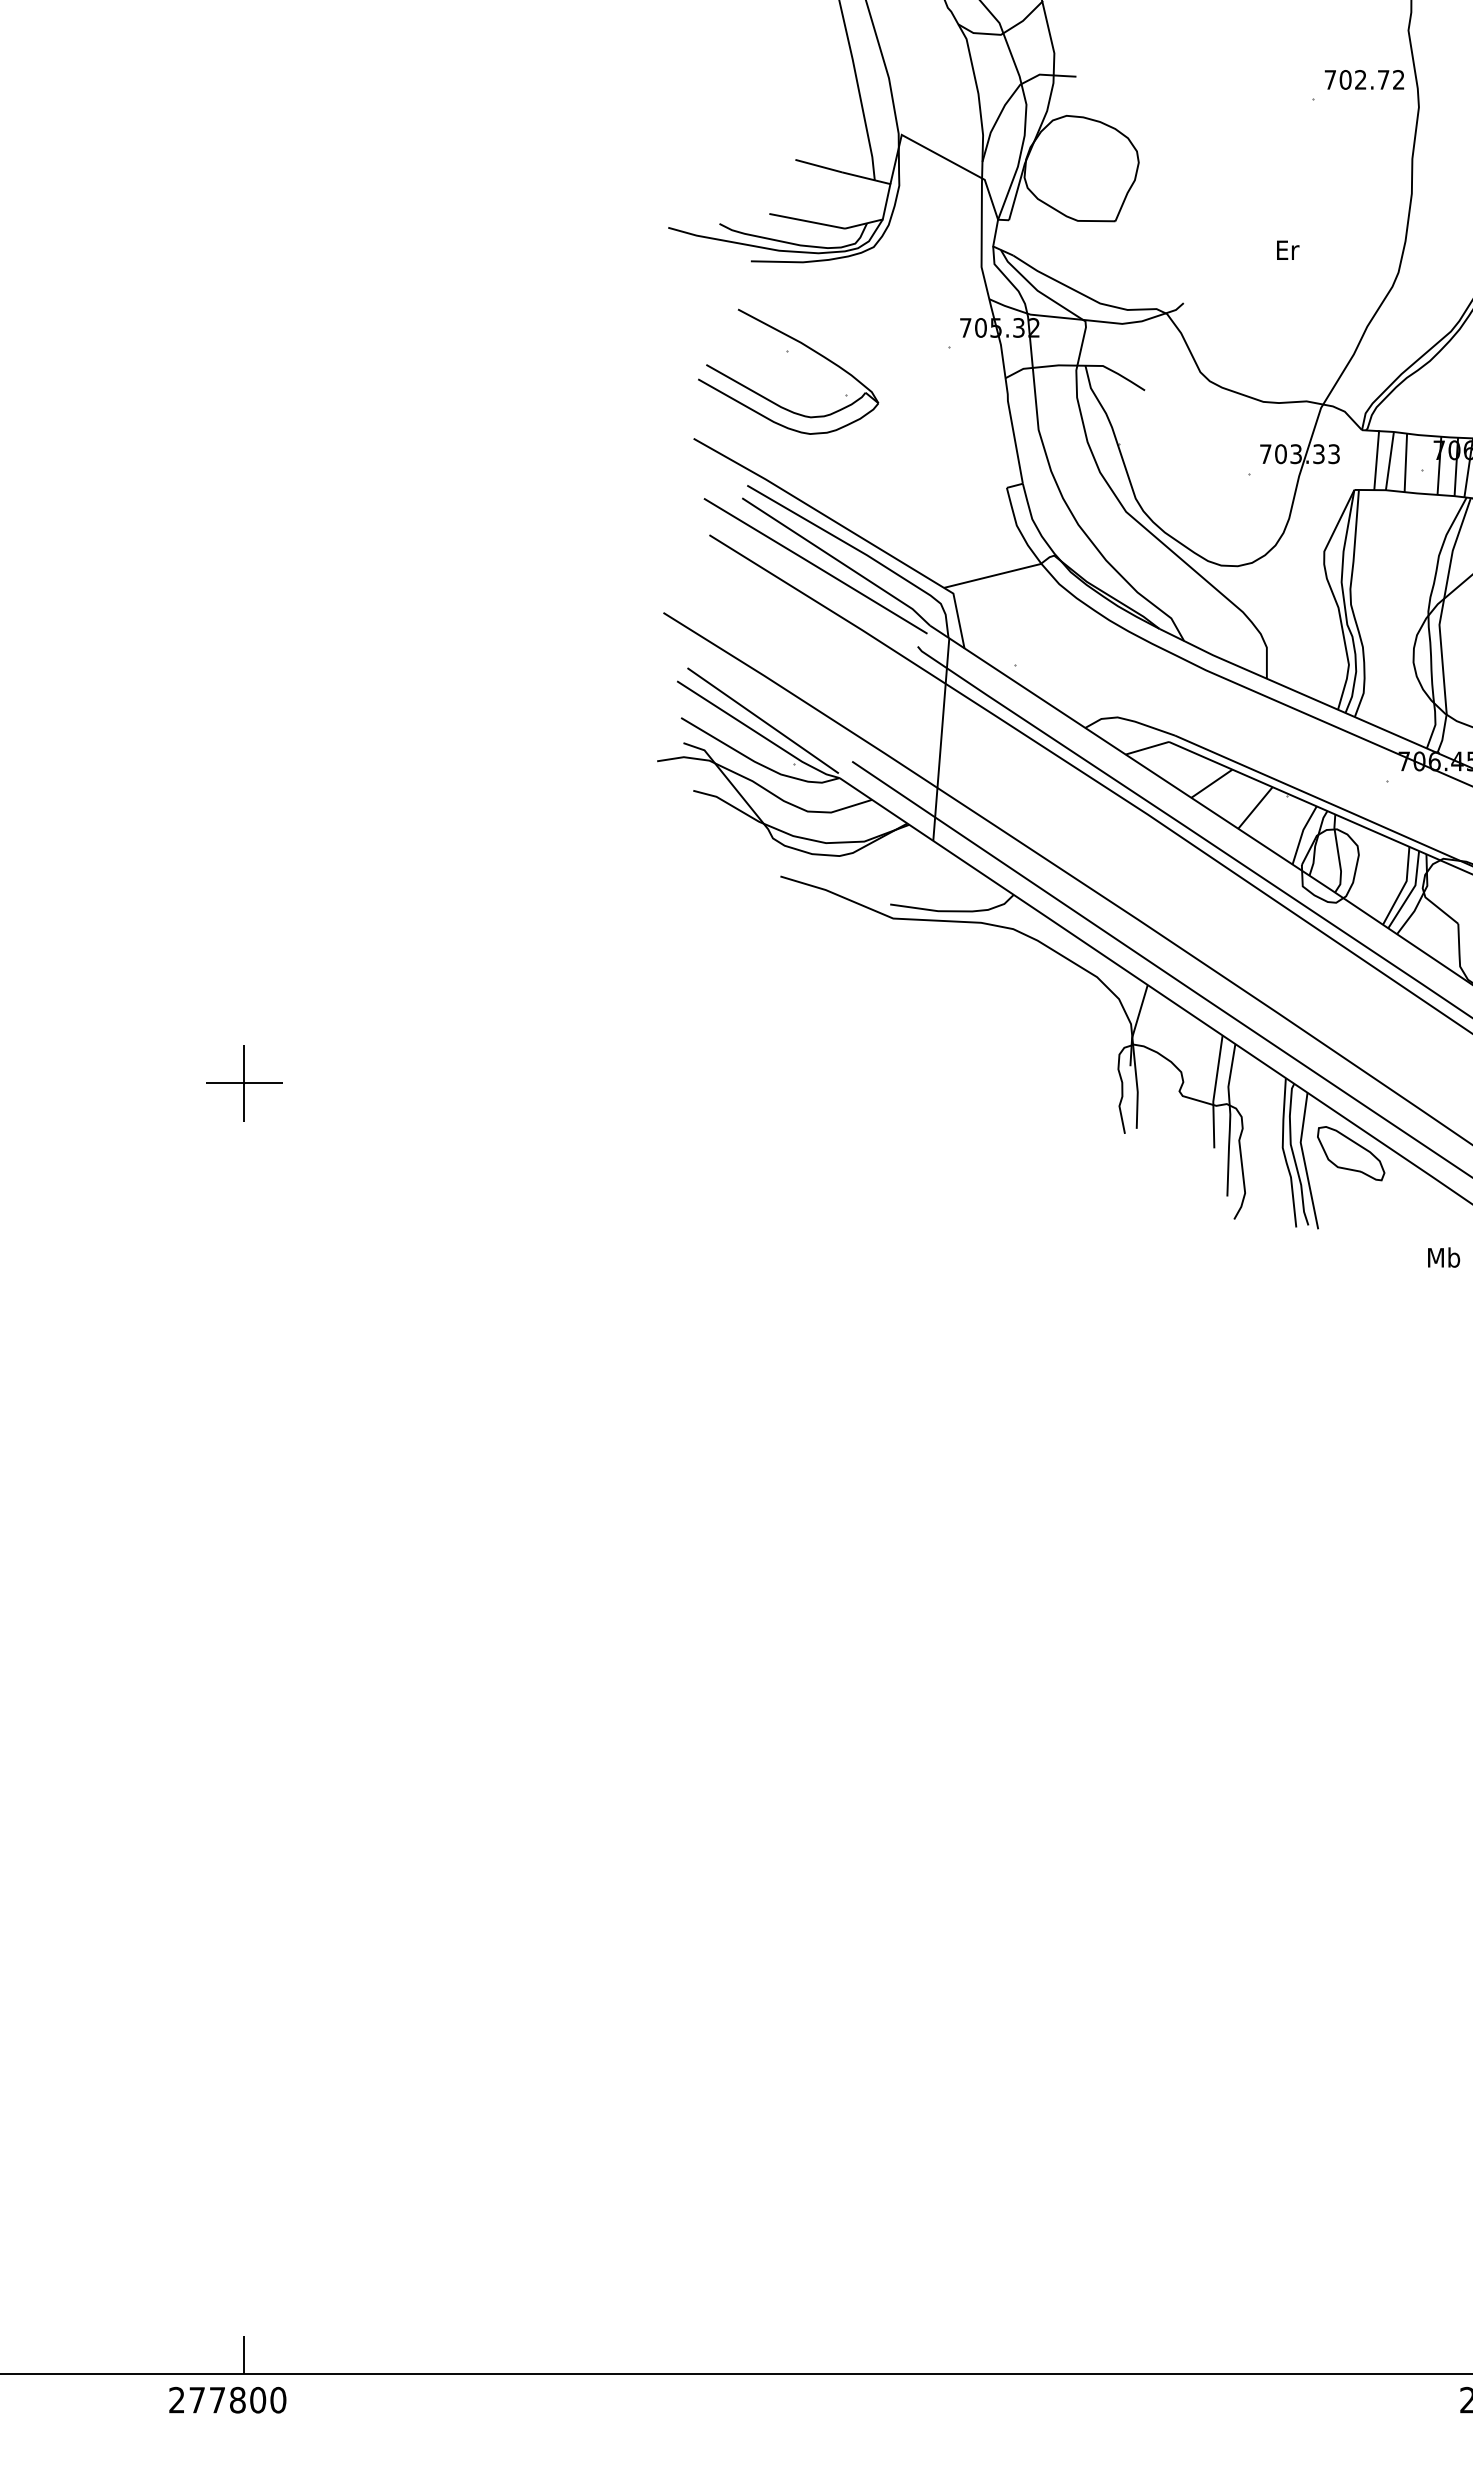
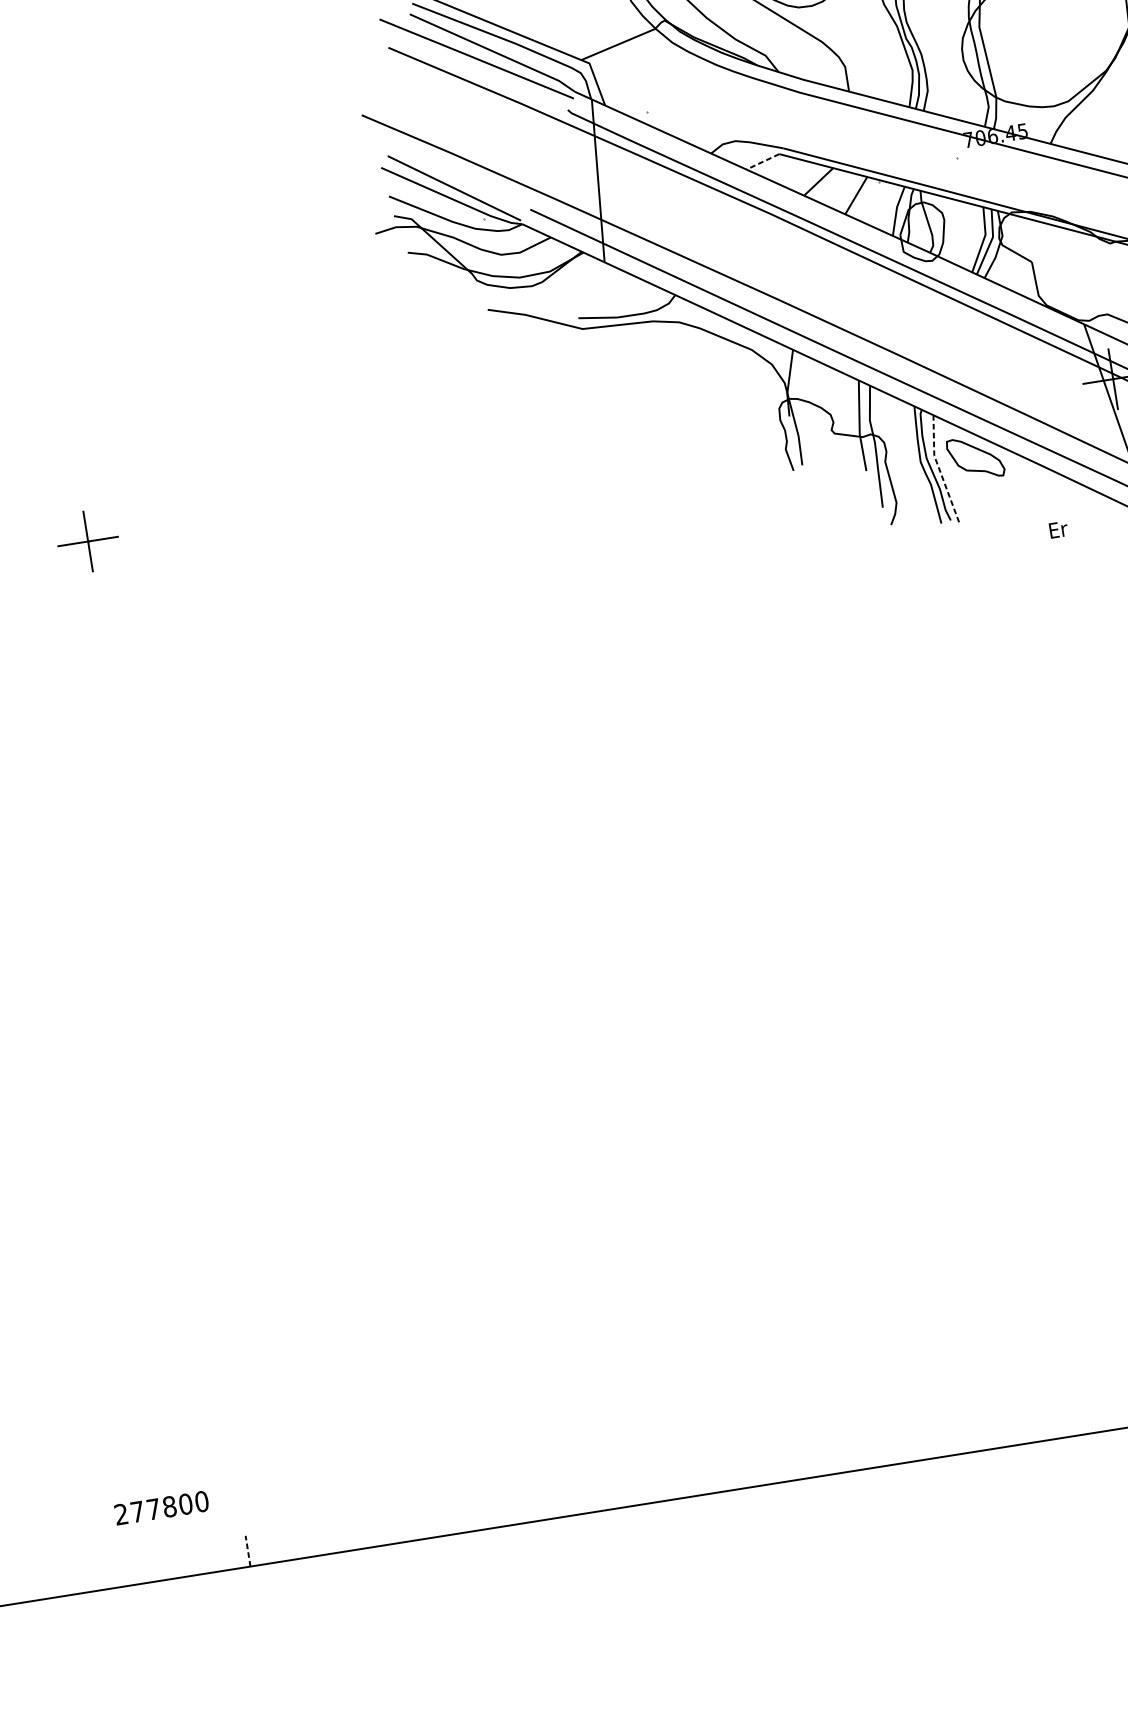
line: (1147, 748) -> (763, 162), solid -> dashed
line: (1304, 1160) -> (939, 469), solid -> dashed
text: (1445, 1257) -> (1063, 528), Mb -> Er
line: (244, 2354) -> (248, 1550), solid -> dashed
text: (227, 2399) -> (161, 1507), moved

